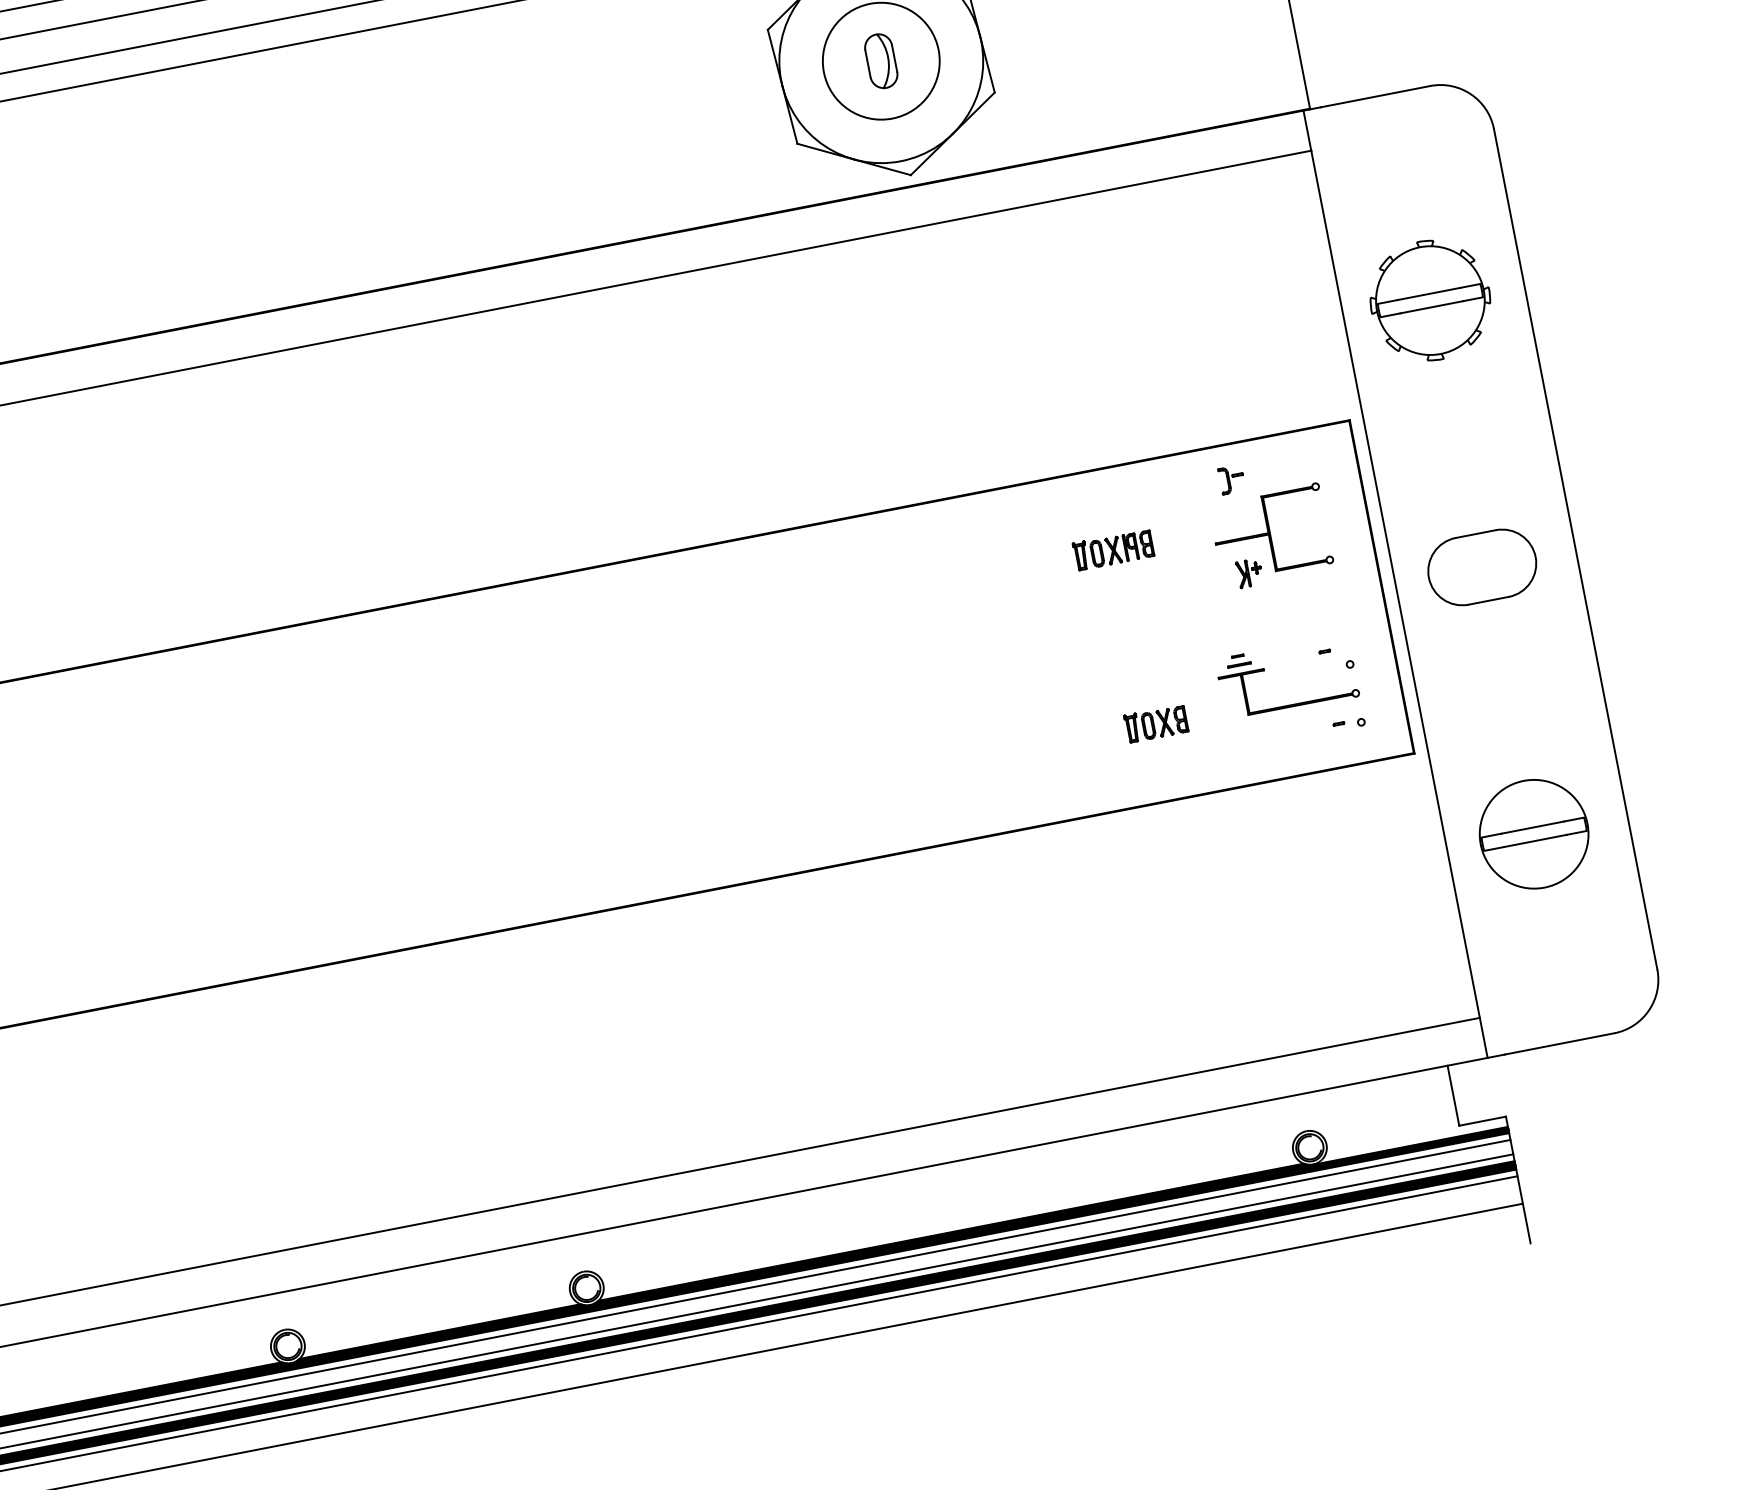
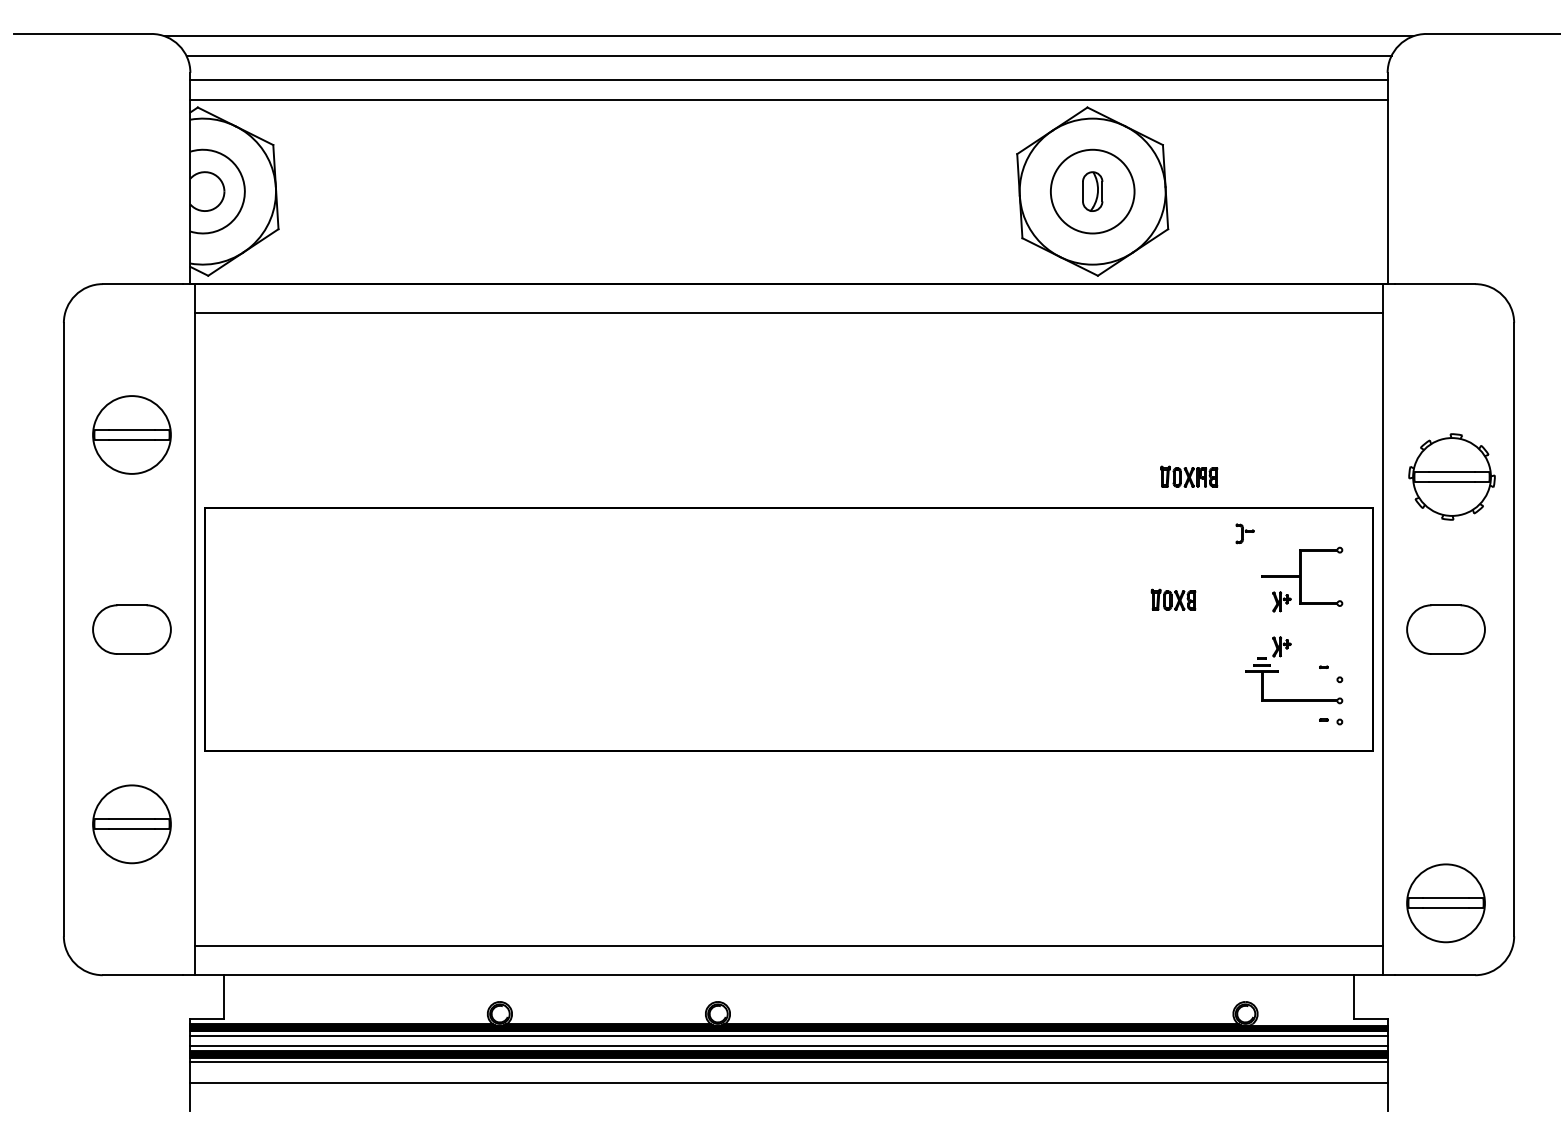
part: (1429, 300) -> (1451, 476), moved
part: (1231, 479) -> (1244, 533), moved
part: (1113, 549) -> (1189, 476), moved
part: (1261, 634) -> (1281, 646), added
part: (1156, 723) -> (1173, 599), moved
part: (1533, 834) -> (1445, 903), moved

